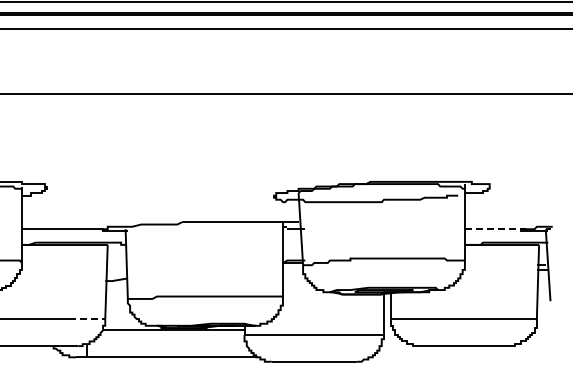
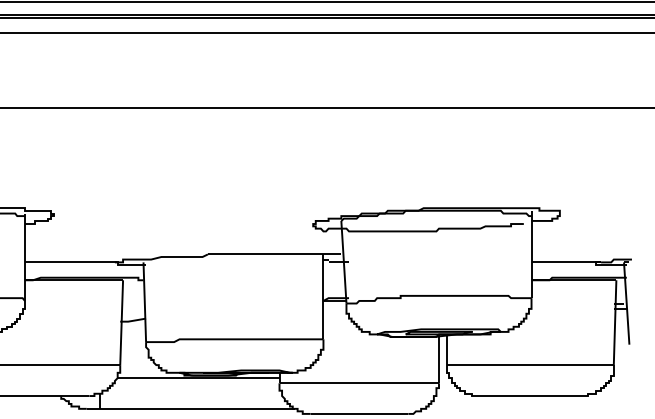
line: (495, 229) -> (566, 262), dashed -> solid
line: (87, 319) -> (99, 365), dashed -> solid

